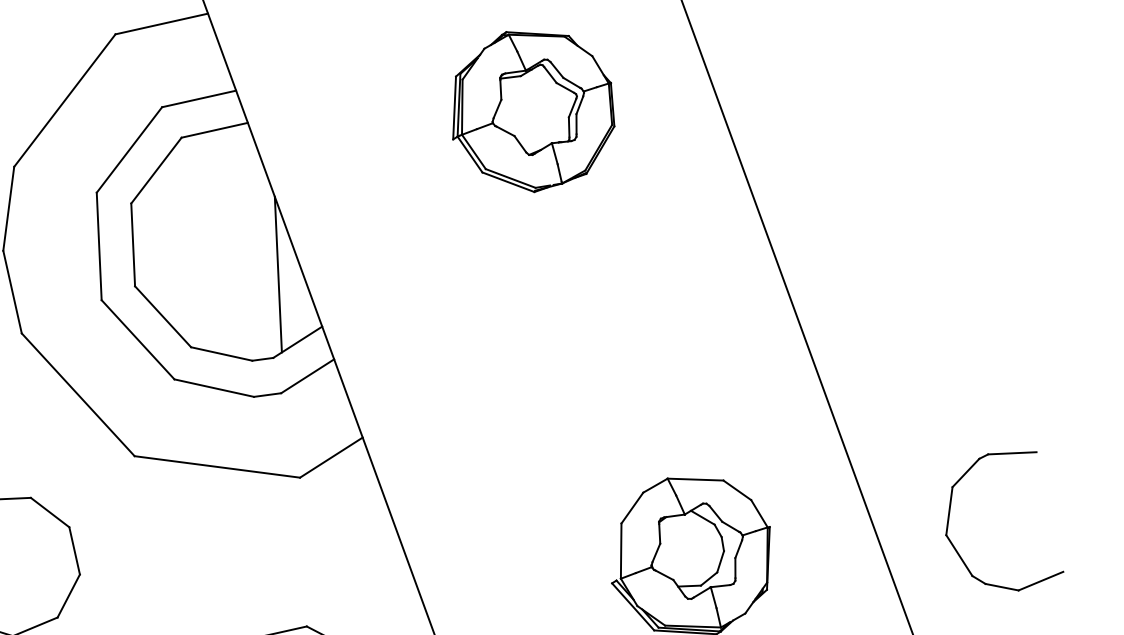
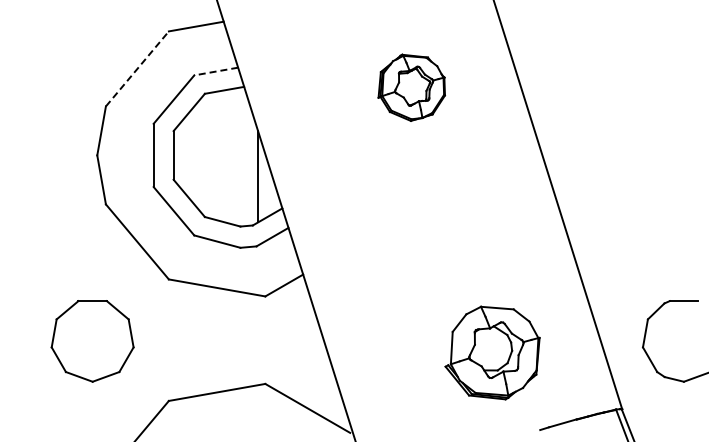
line: (197, 98) -> (215, 71), solid -> dashed
line: (64, 99) -> (137, 68), solid -> dashed
part: (532, 111) -> (411, 87), size x0.7

